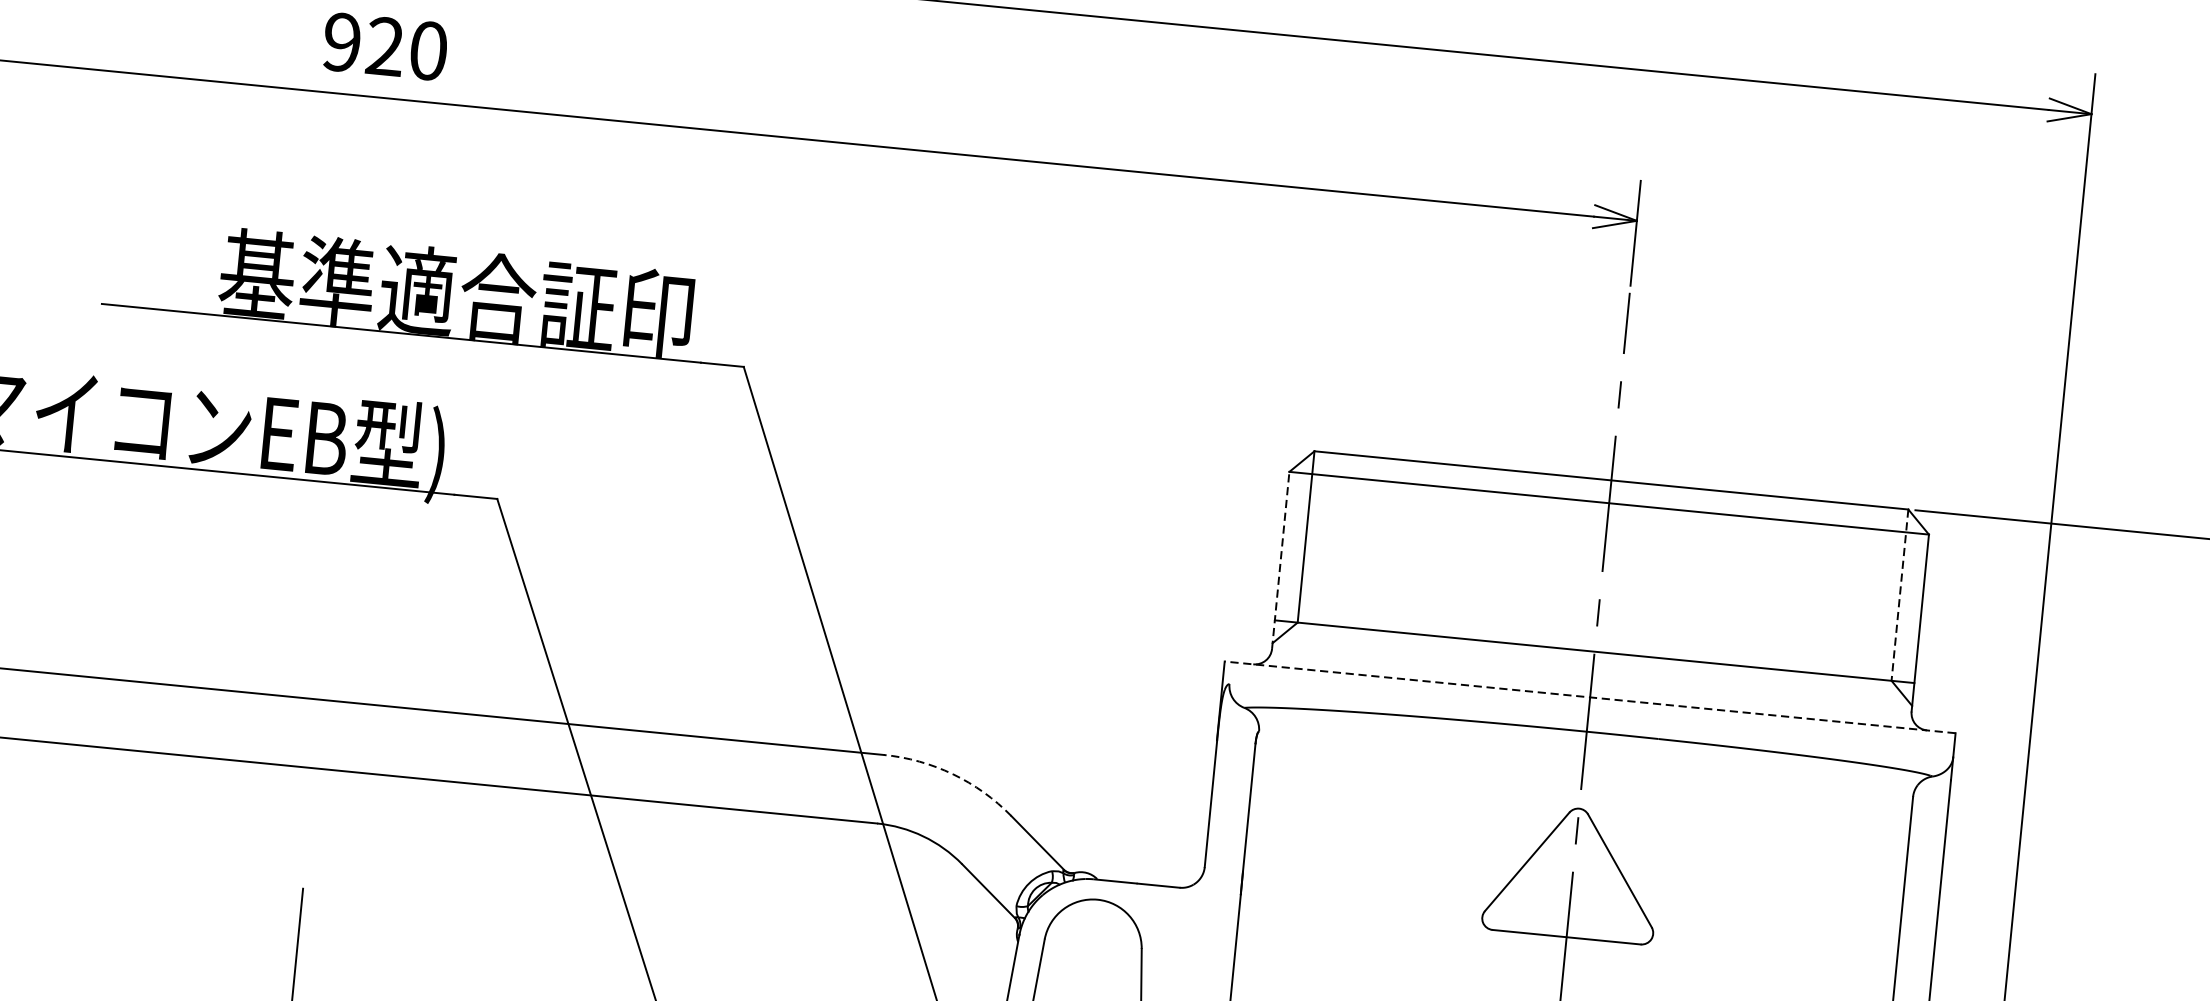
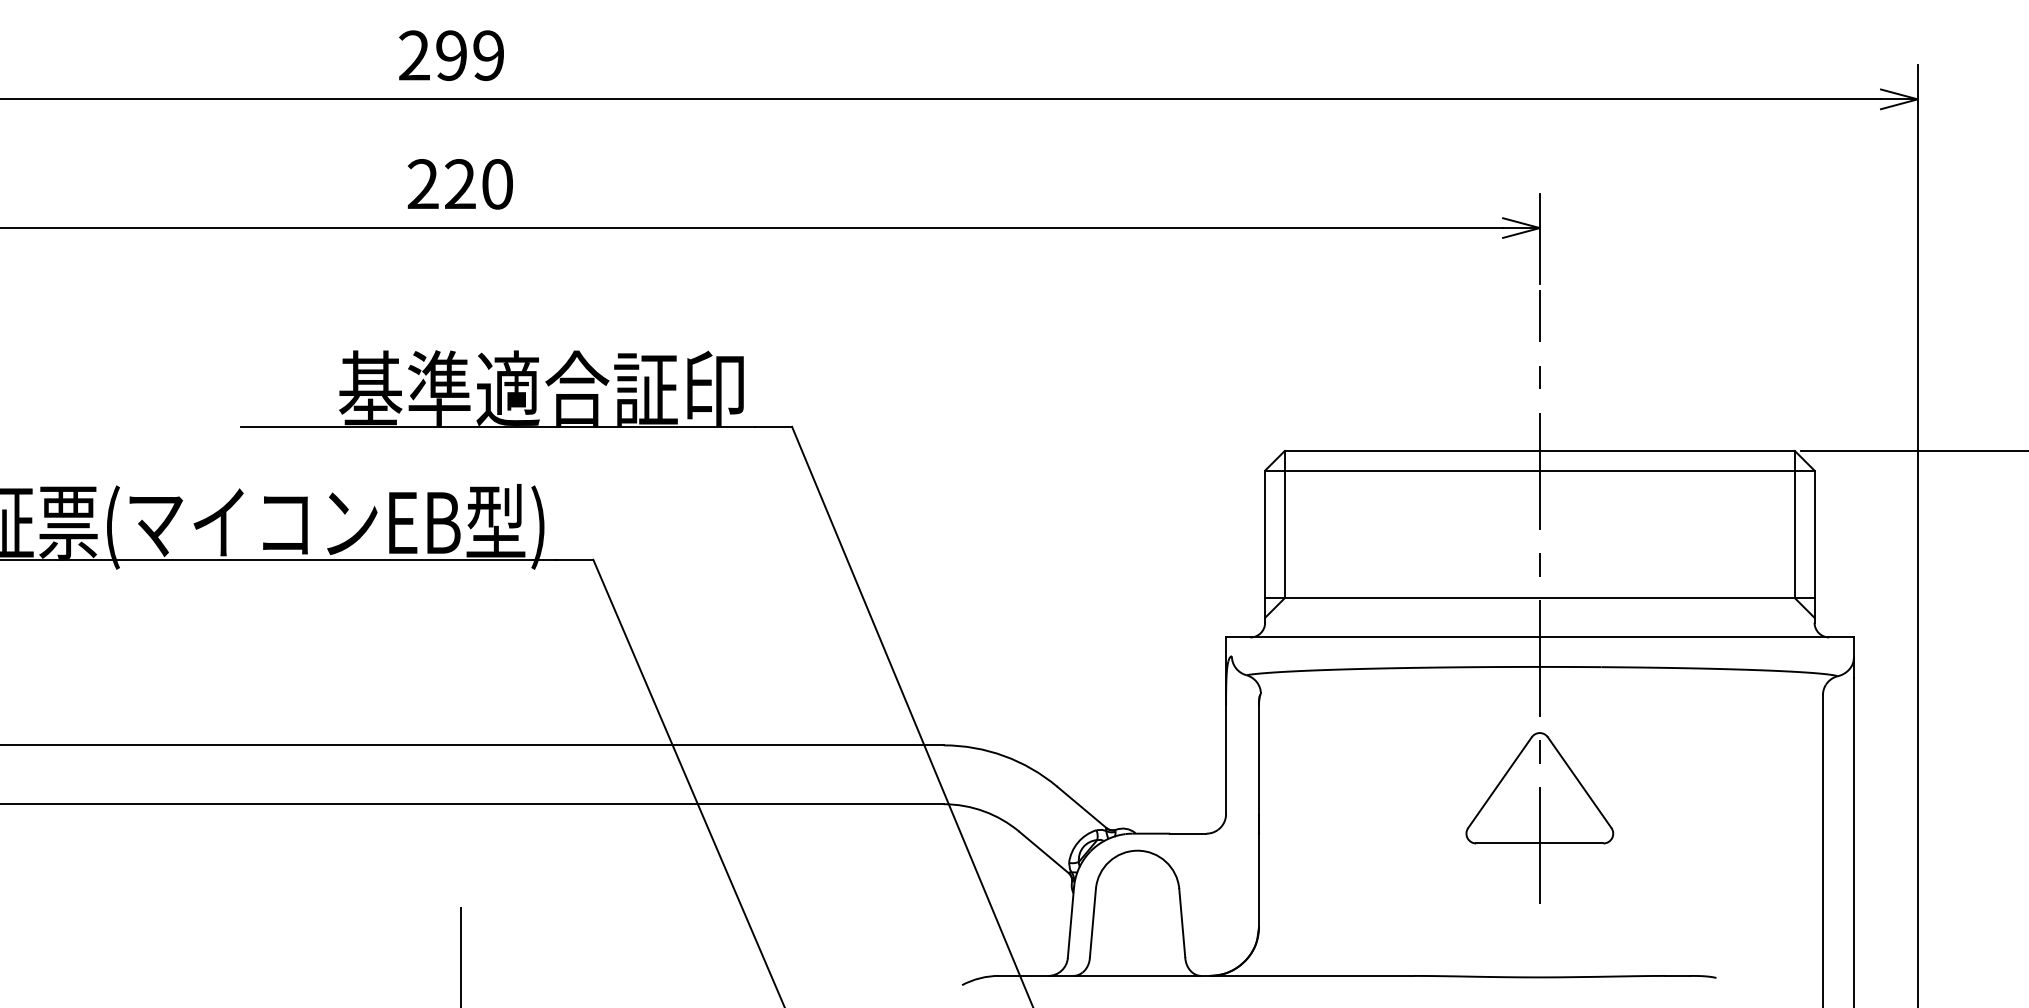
text: (341, 42) -> (422, 184), 920 -> 220
line: (1281, 560) -> (1265, 546), dashed -> solid
line: (1899, 594) -> (1794, 524), dashed -> solid
line: (1589, 697) -> (1539, 637), dashed -> solid
arc: (953, 774) -> (1004, 756), dashed -> solid

